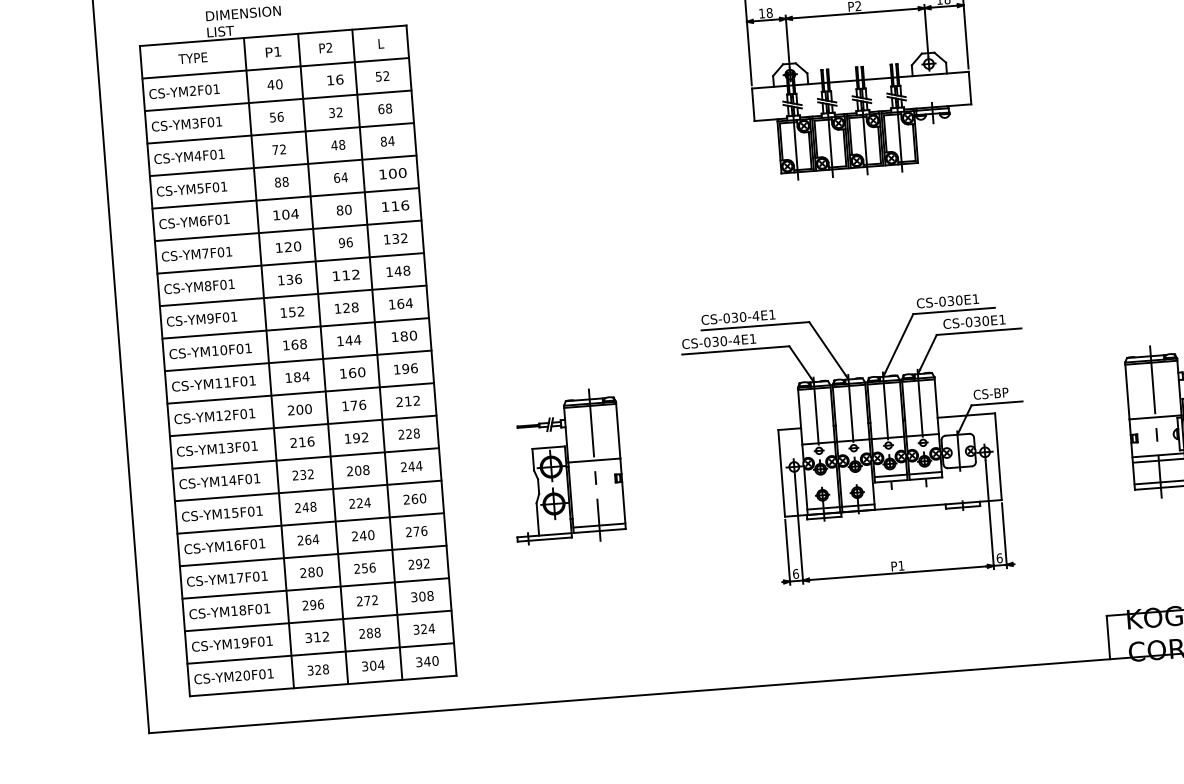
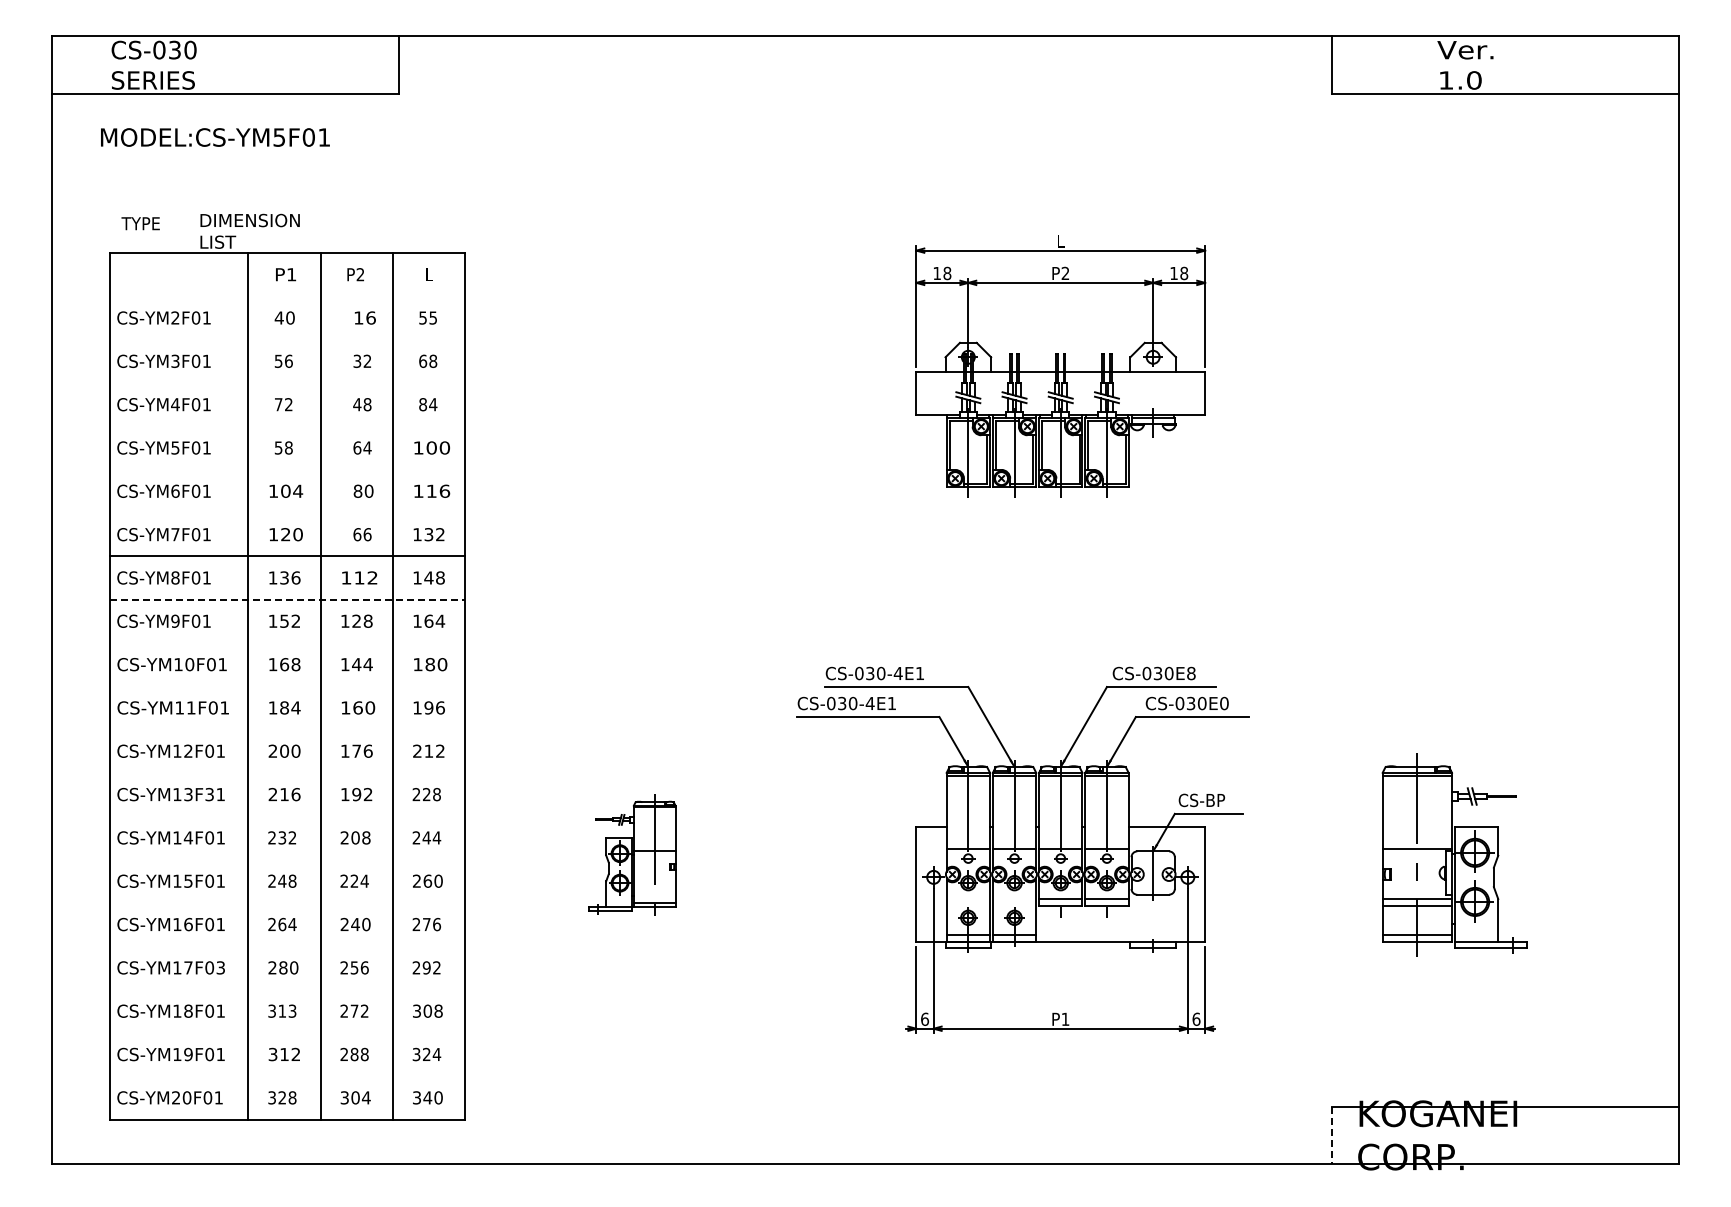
text: (192, 58) -> (140, 223), moved
line: (275, 68) -> (286, 296), removed
text: (385, 75) -> (432, 317), 52 -> 55
line: (277, 100) -> (286, 339), removed
line: (280, 133) -> (286, 383), removed
line: (282, 165) -> (286, 426), removed
text: (277, 182) -> (278, 447), 88 -> 58
line: (285, 198) -> (286, 469), removed
line: (287, 231) -> (286, 513), removed
text: (342, 242) -> (357, 534), 96 -> 66
line: (293, 295) -> (287, 599), solid -> dashed
text: (975, 299) -> (1191, 673), CS-030E1 -> CS-030E8
text: (1002, 319) -> (1224, 703), CS-030E1 -> CS-030E0
line: (295, 328) -> (286, 642), removed
line: (297, 361) -> (286, 686), removed
line: (300, 393) -> (286, 729), removed
line: (302, 425) -> (286, 772), removed
text: (246, 446) -> (209, 794), CS-YM13F01 -> CS-YM13F31
line: (305, 458) -> (286, 816), removed
part: (566, 467) -> (632, 854), size x0.6
line: (307, 490) -> (286, 859), removed
line: (310, 523) -> (286, 902), removed
line: (312, 556) -> (286, 946), removed
text: (264, 575) -> (220, 967), CS-YM17F01 -> CS-YM17F03
line: (315, 588) -> (286, 989), removed
text: (313, 604) -> (282, 1010), 296 -> 313
line: (317, 620) -> (286, 1032), removed
line: (1108, 637) -> (1332, 1135), solid -> dashed
line: (320, 653) -> (286, 1076), removed

